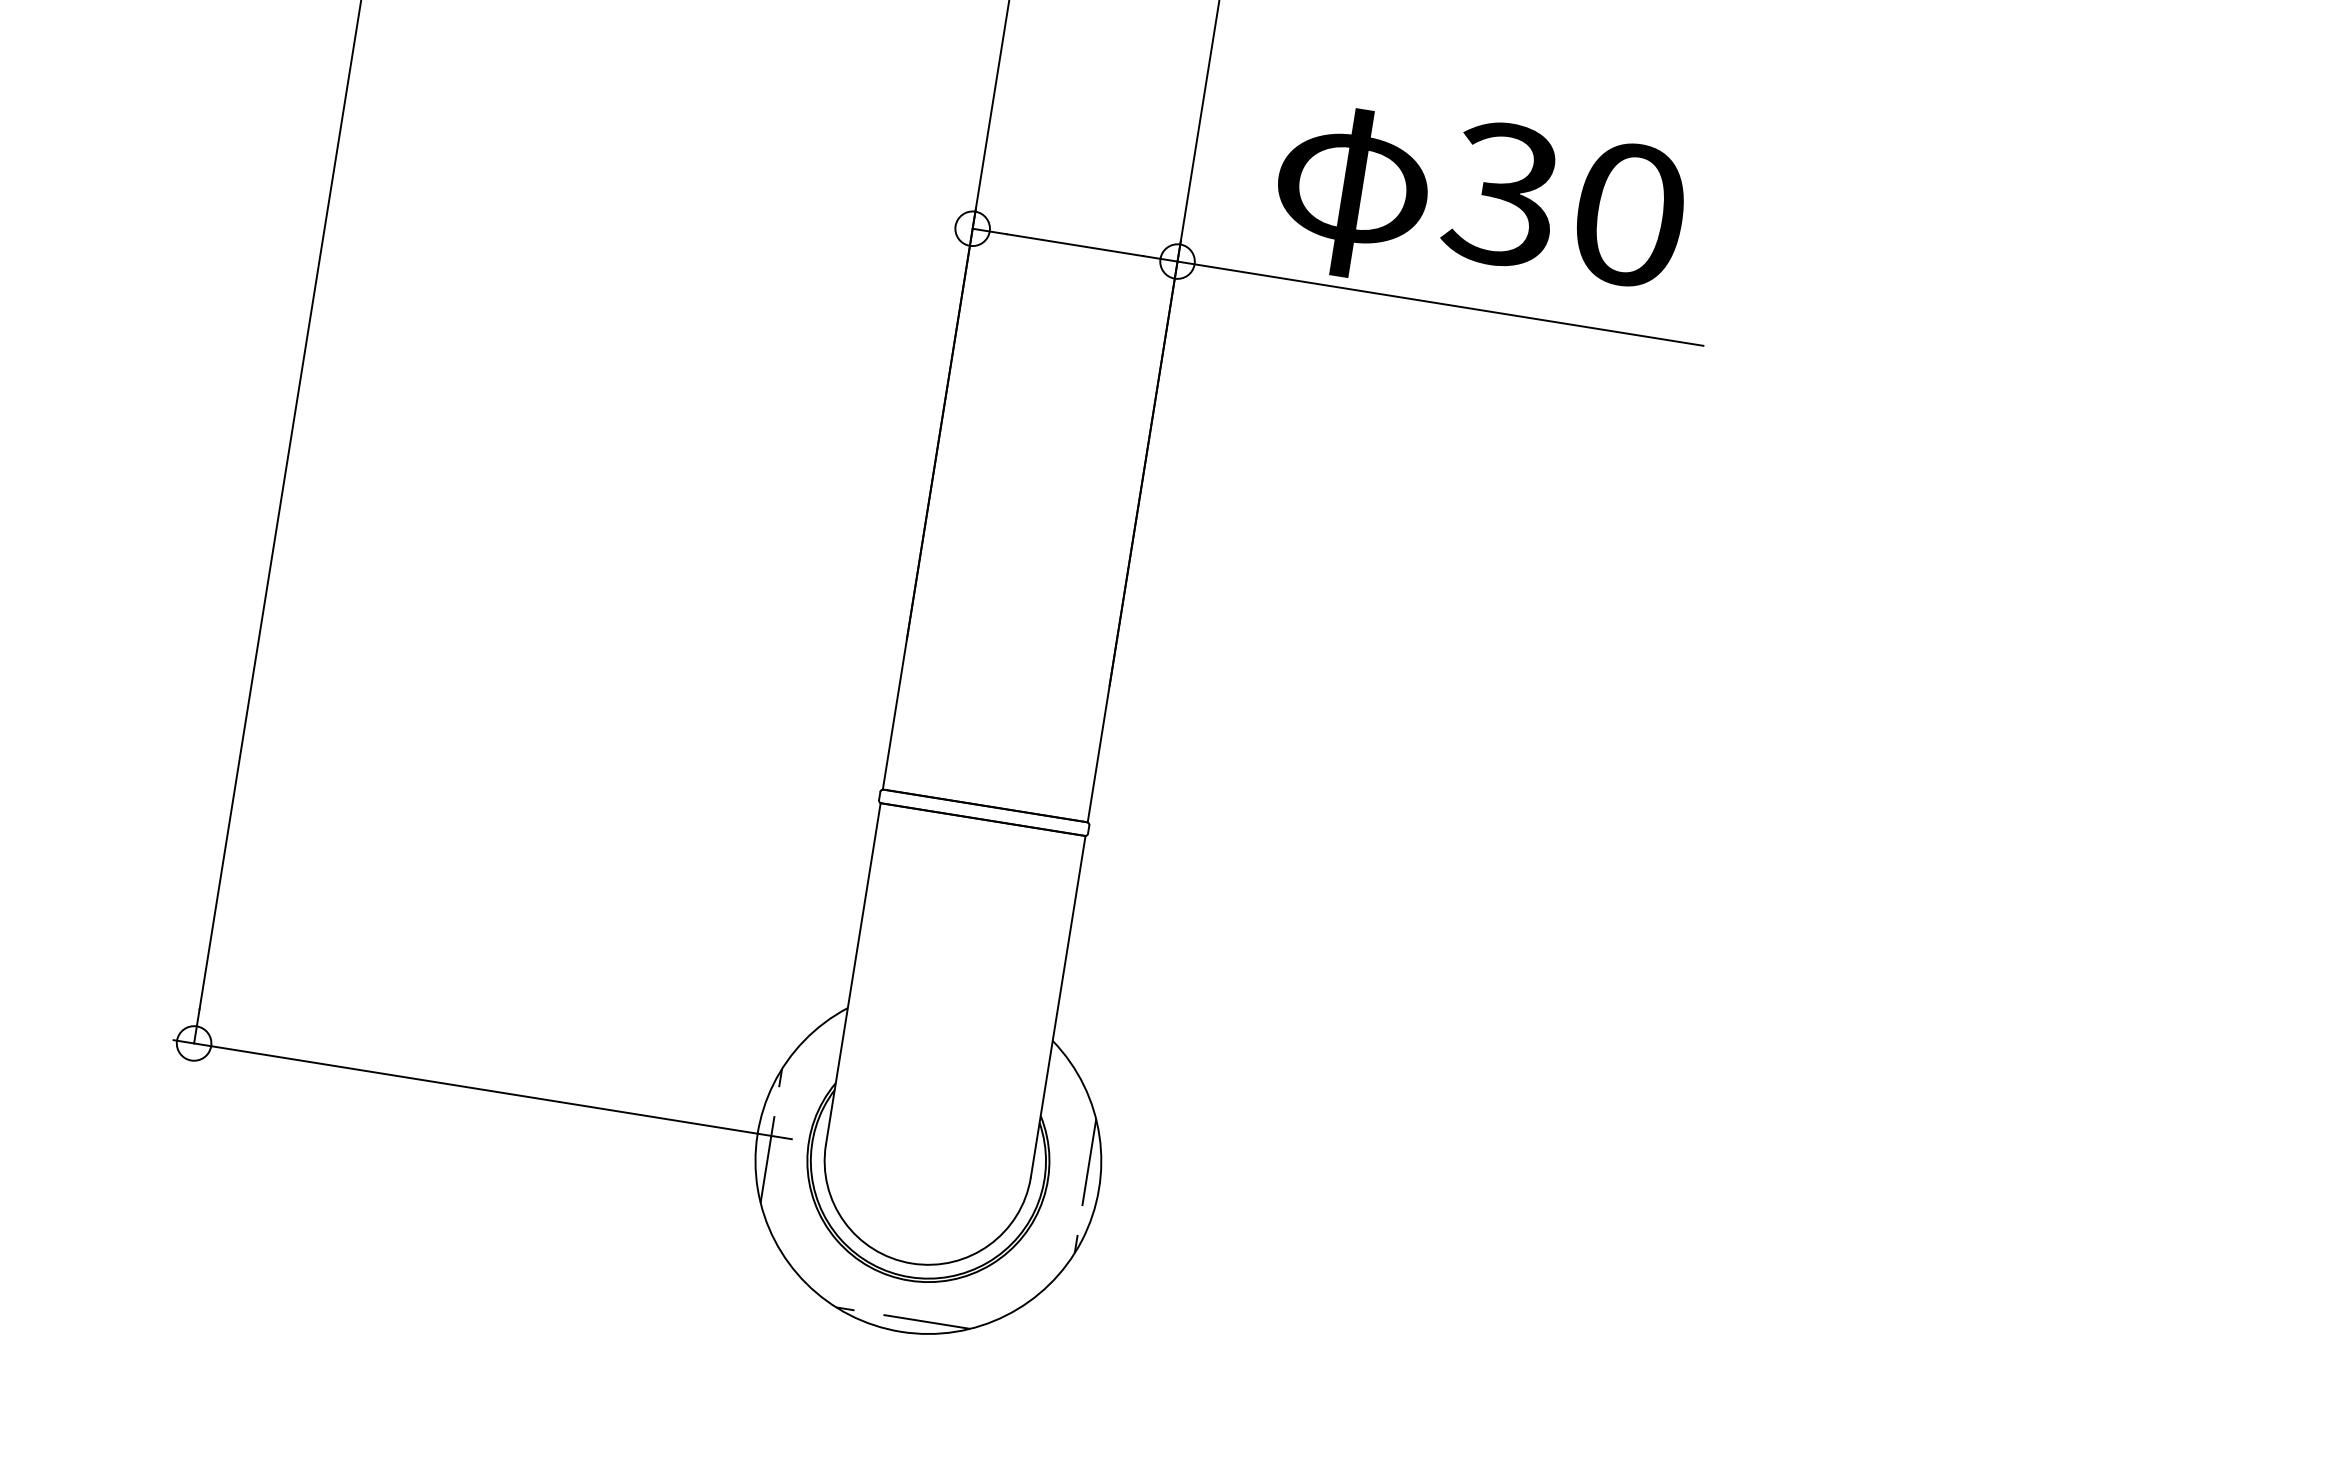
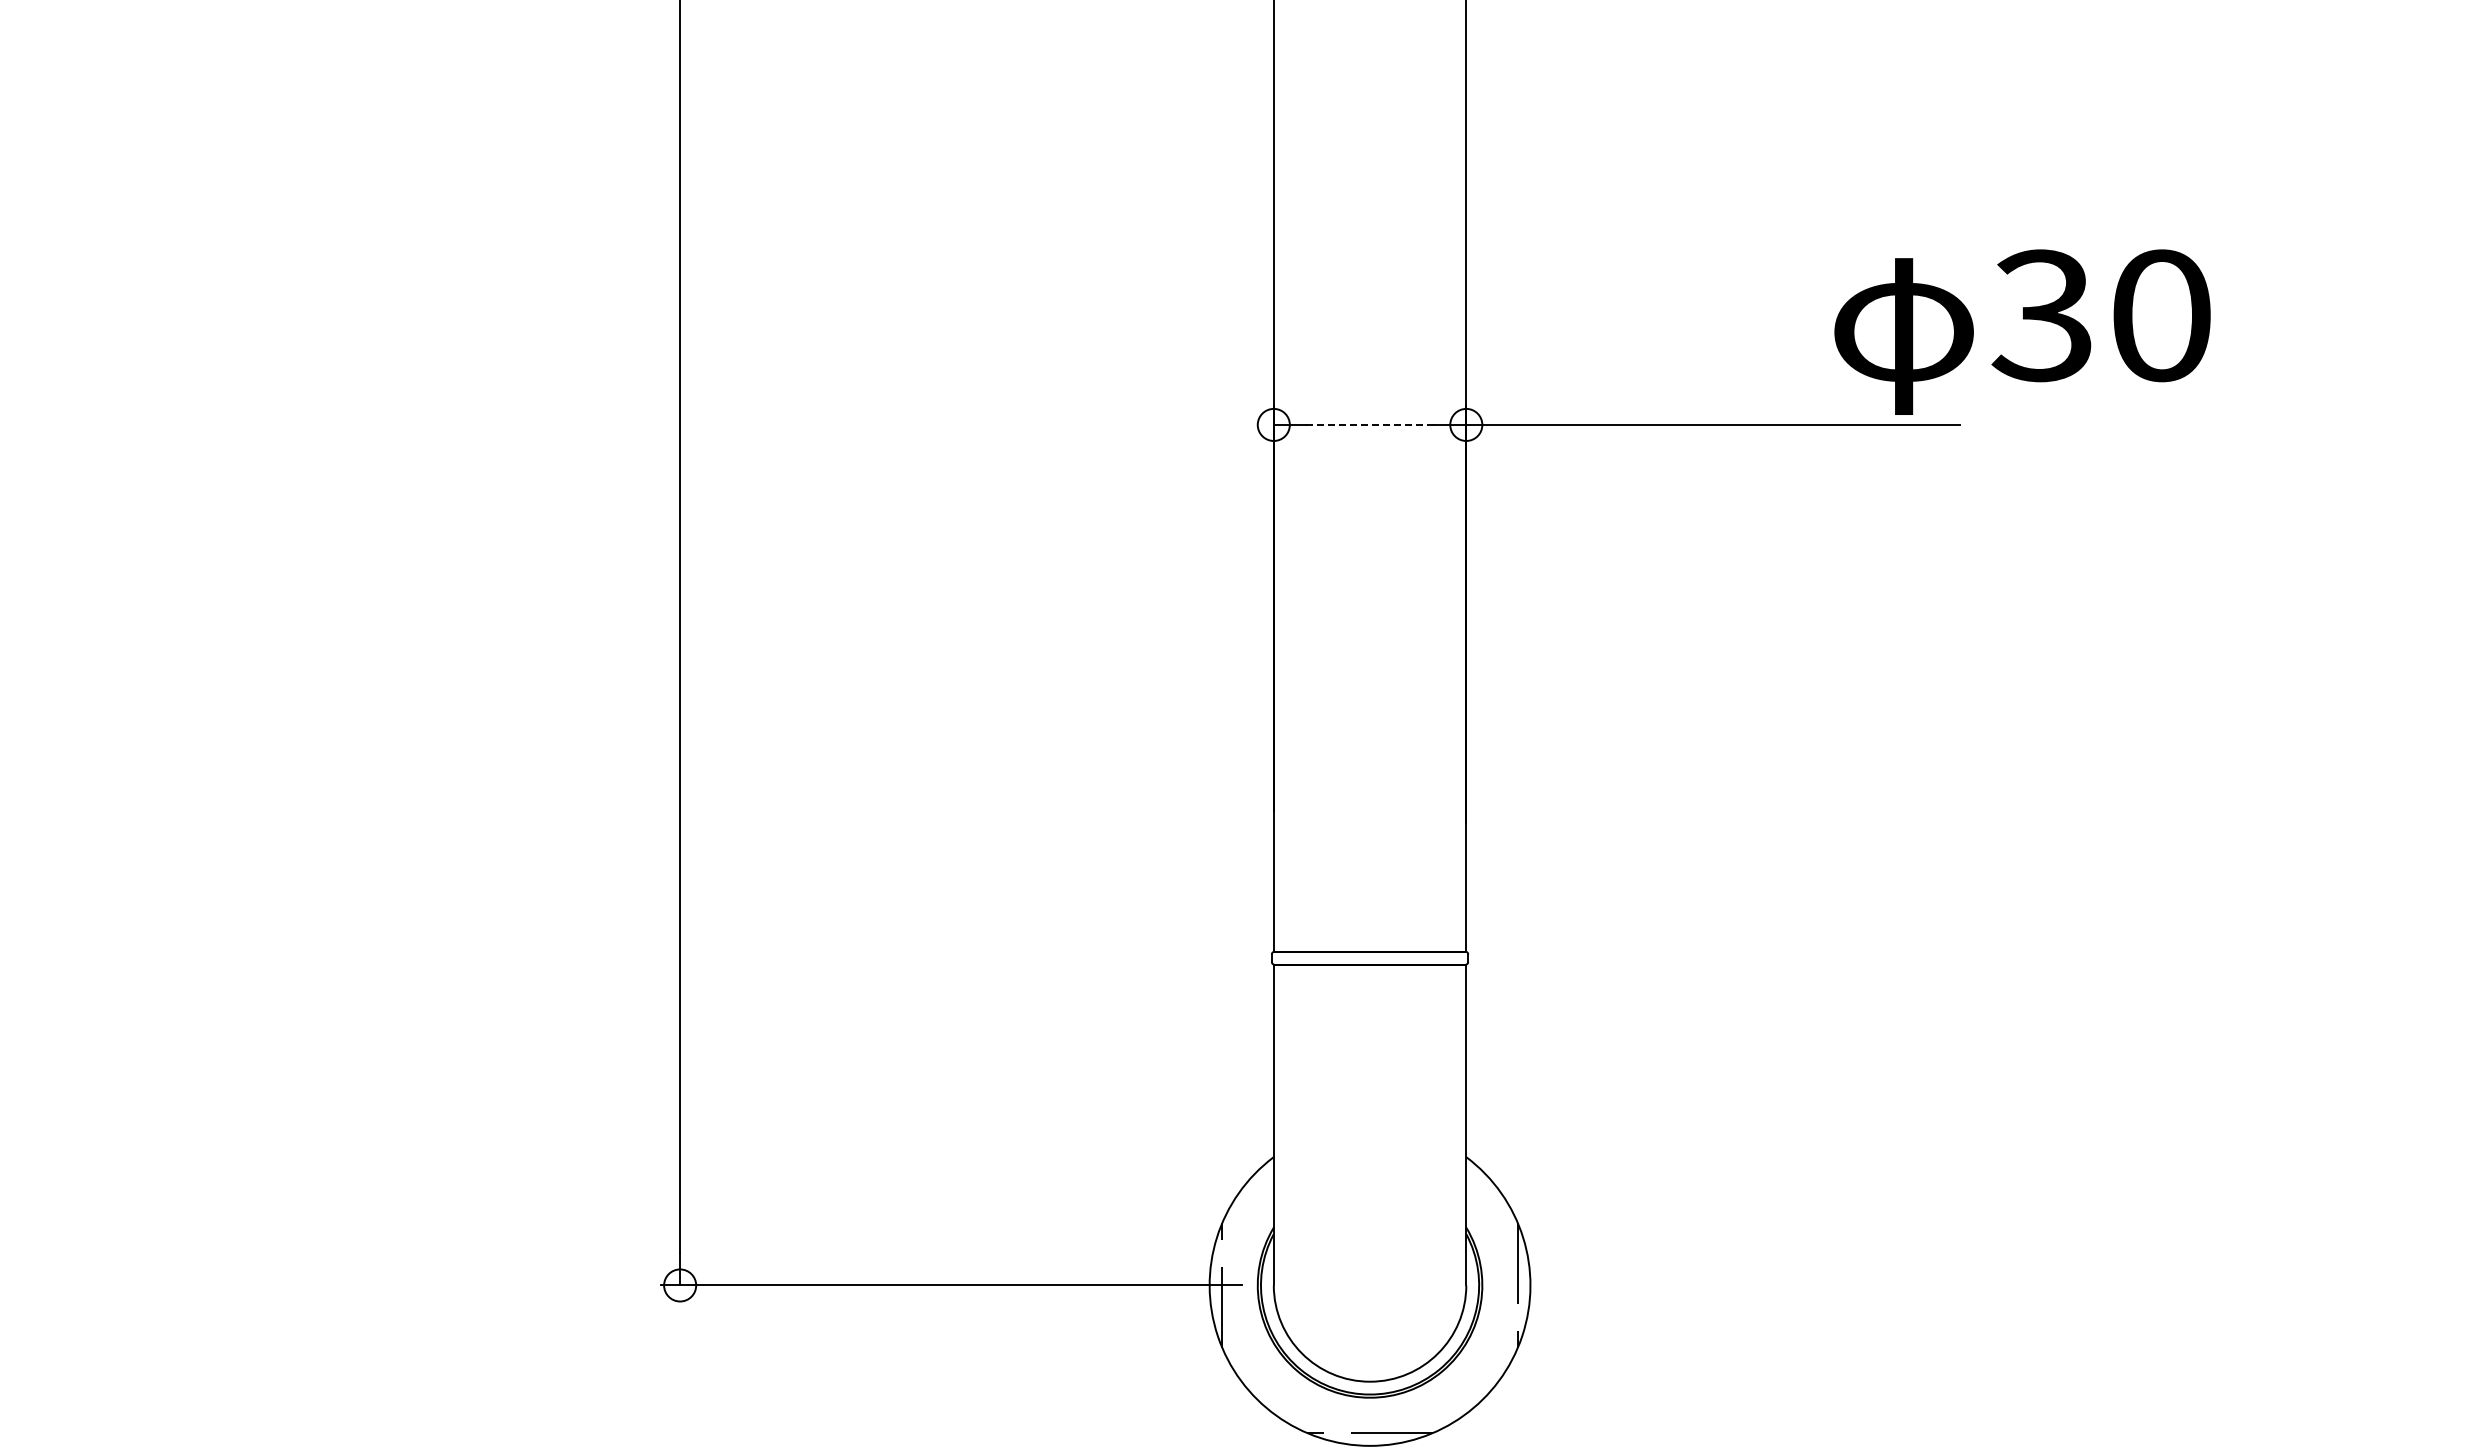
text: (1478, 207) -> (2022, 331), moved
line: (1075, 244) -> (1370, 424), solid -> dashed

